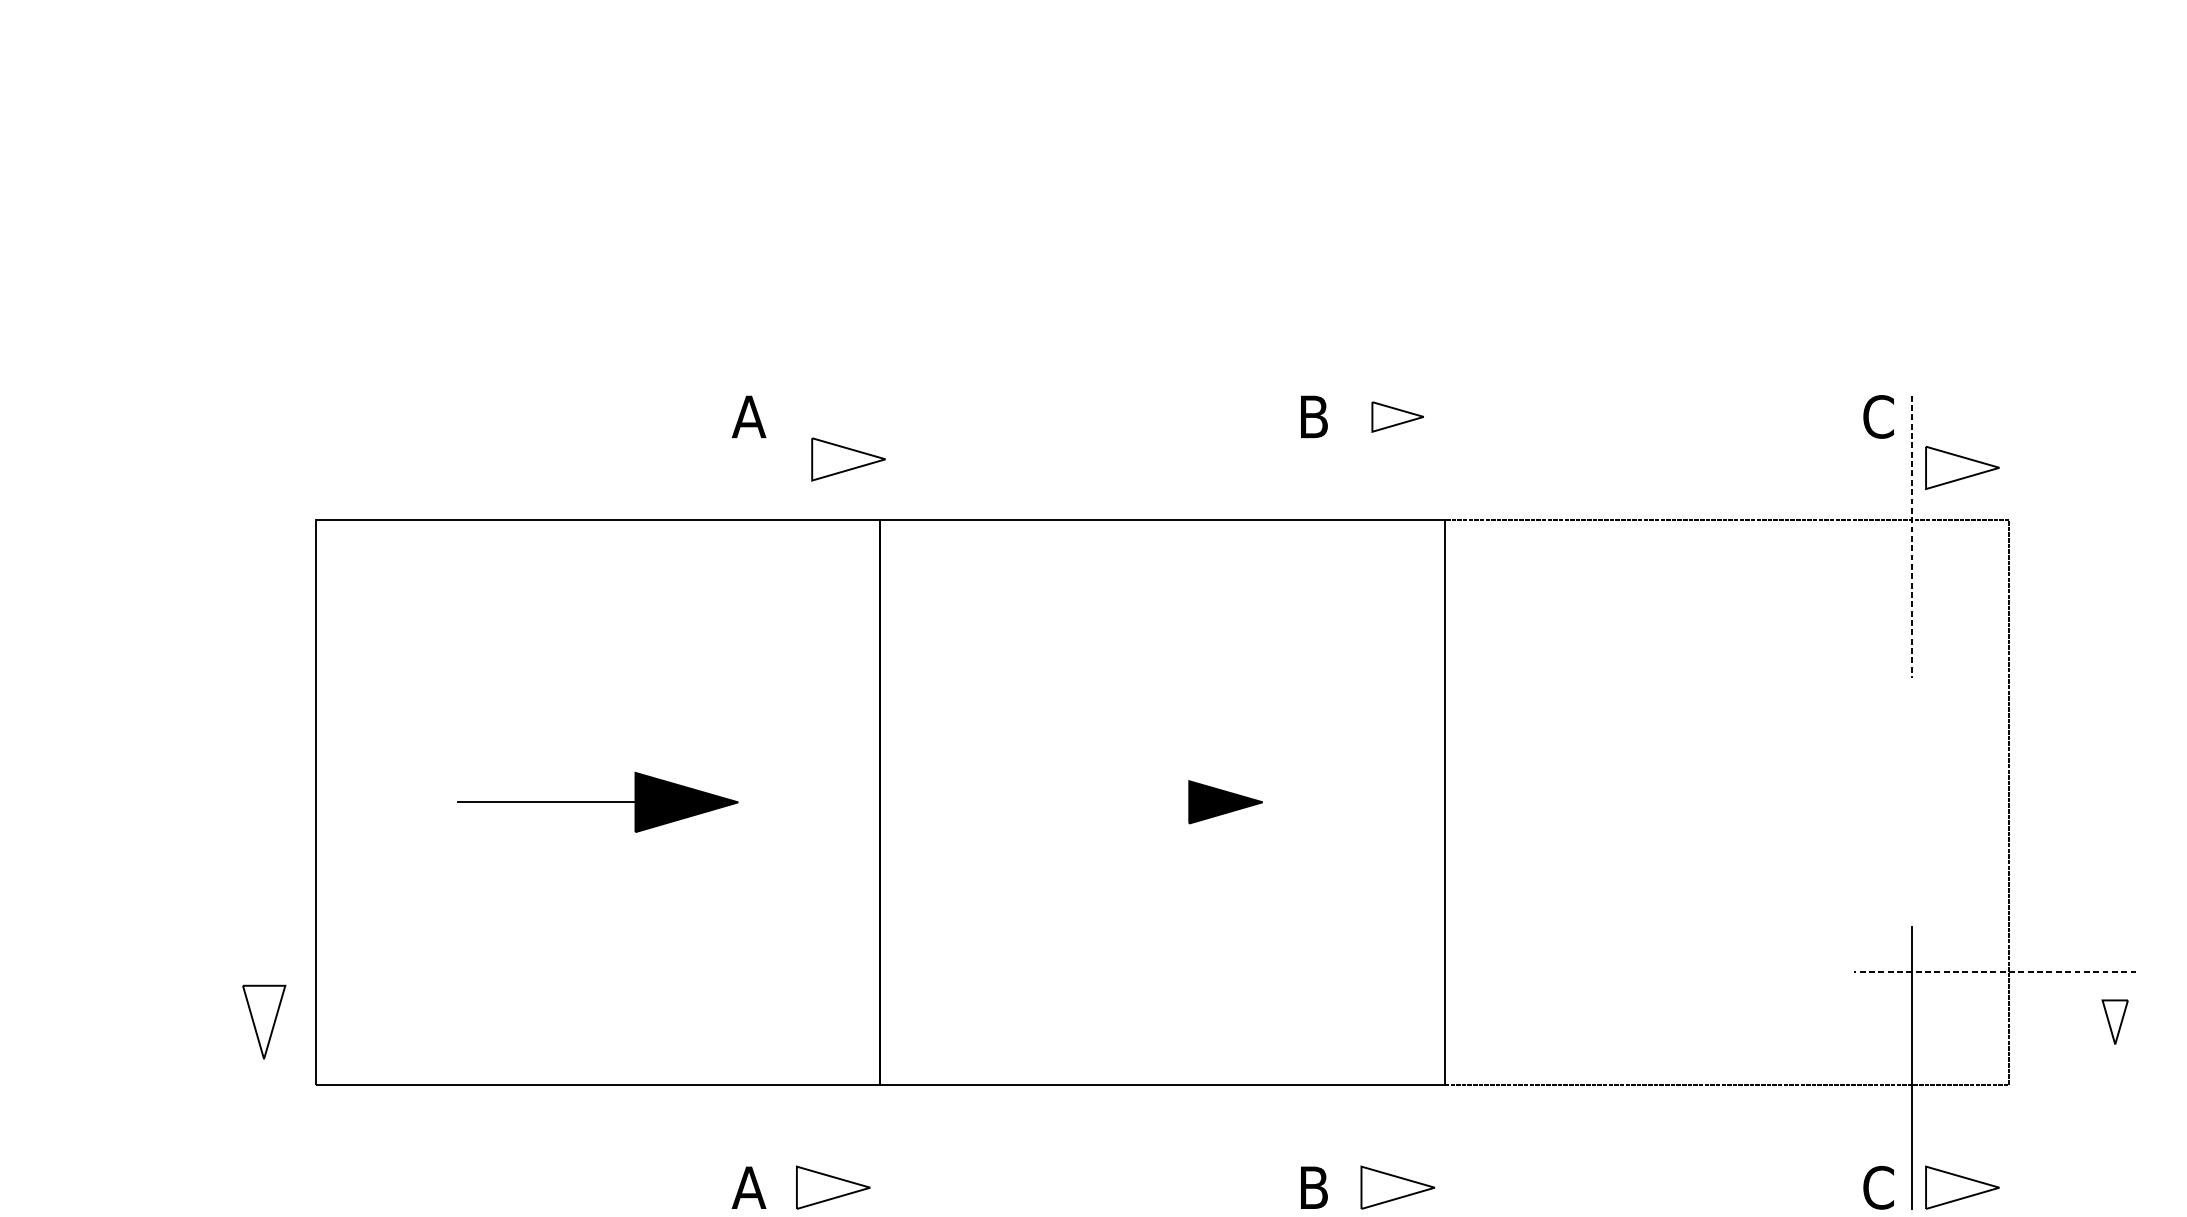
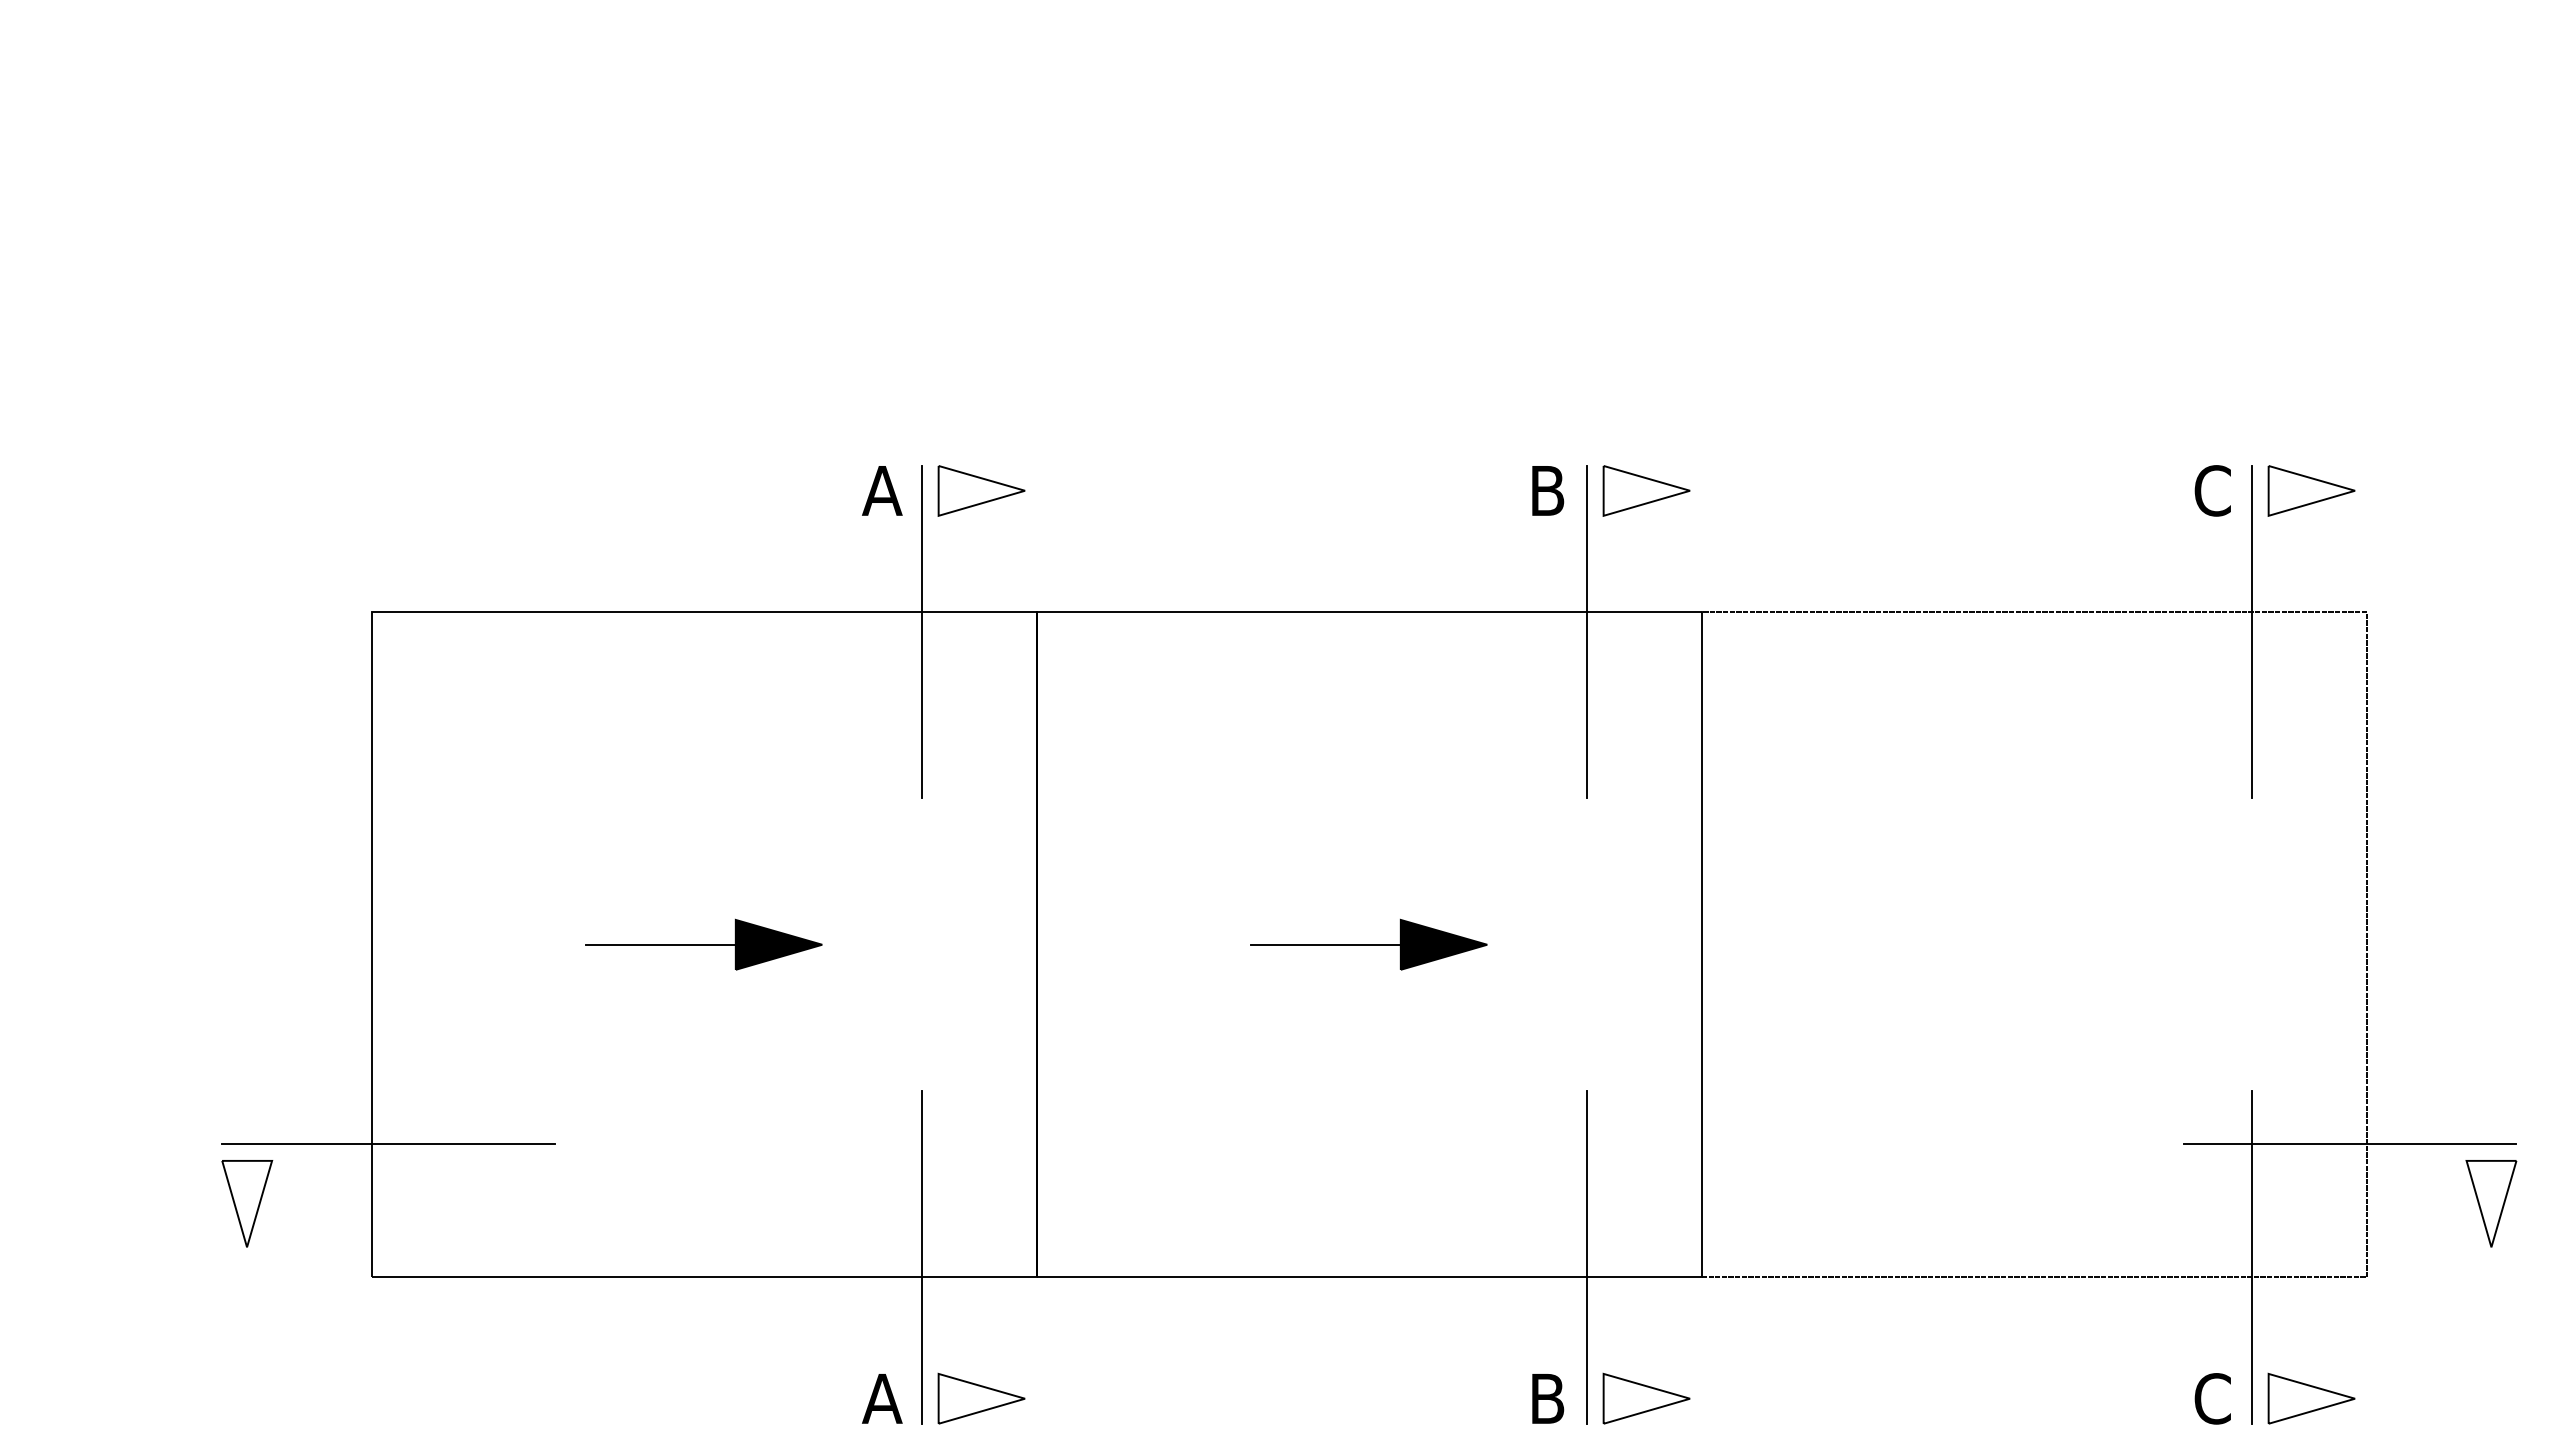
part: (1397, 416) -> (1646, 490), size x1.43
part: (848, 459) -> (981, 490), moved
part: (1962, 467) -> (2311, 490), moved
line: (783, 536) -> (922, 631), added
line: (1347, 536) -> (1587, 631), added
line: (1912, 537) -> (2252, 632), dashed -> solid
part: (597, 802) -> (703, 944), size x0.71
line: (1125, 802) -> (1325, 944), added
line: (329, 971) -> (388, 1144), added
line: (1994, 971) -> (2349, 1144), dashed -> solid
part: (264, 1021) -> (247, 1203), moved
part: (2115, 1021) -> (2491, 1203), size x1.67
line: (783, 1067) -> (922, 1257), added
line: (1347, 1067) -> (1587, 1257), added

